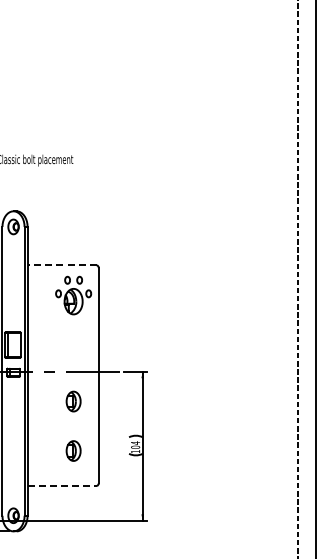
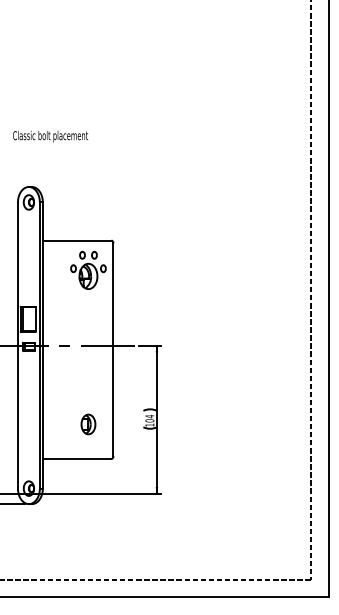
line: (61, 265) -> (76, 240), dashed -> solid
part: (73, 401) -> (88, 375), removed
line: (62, 486) -> (77, 459), dashed -> solid

